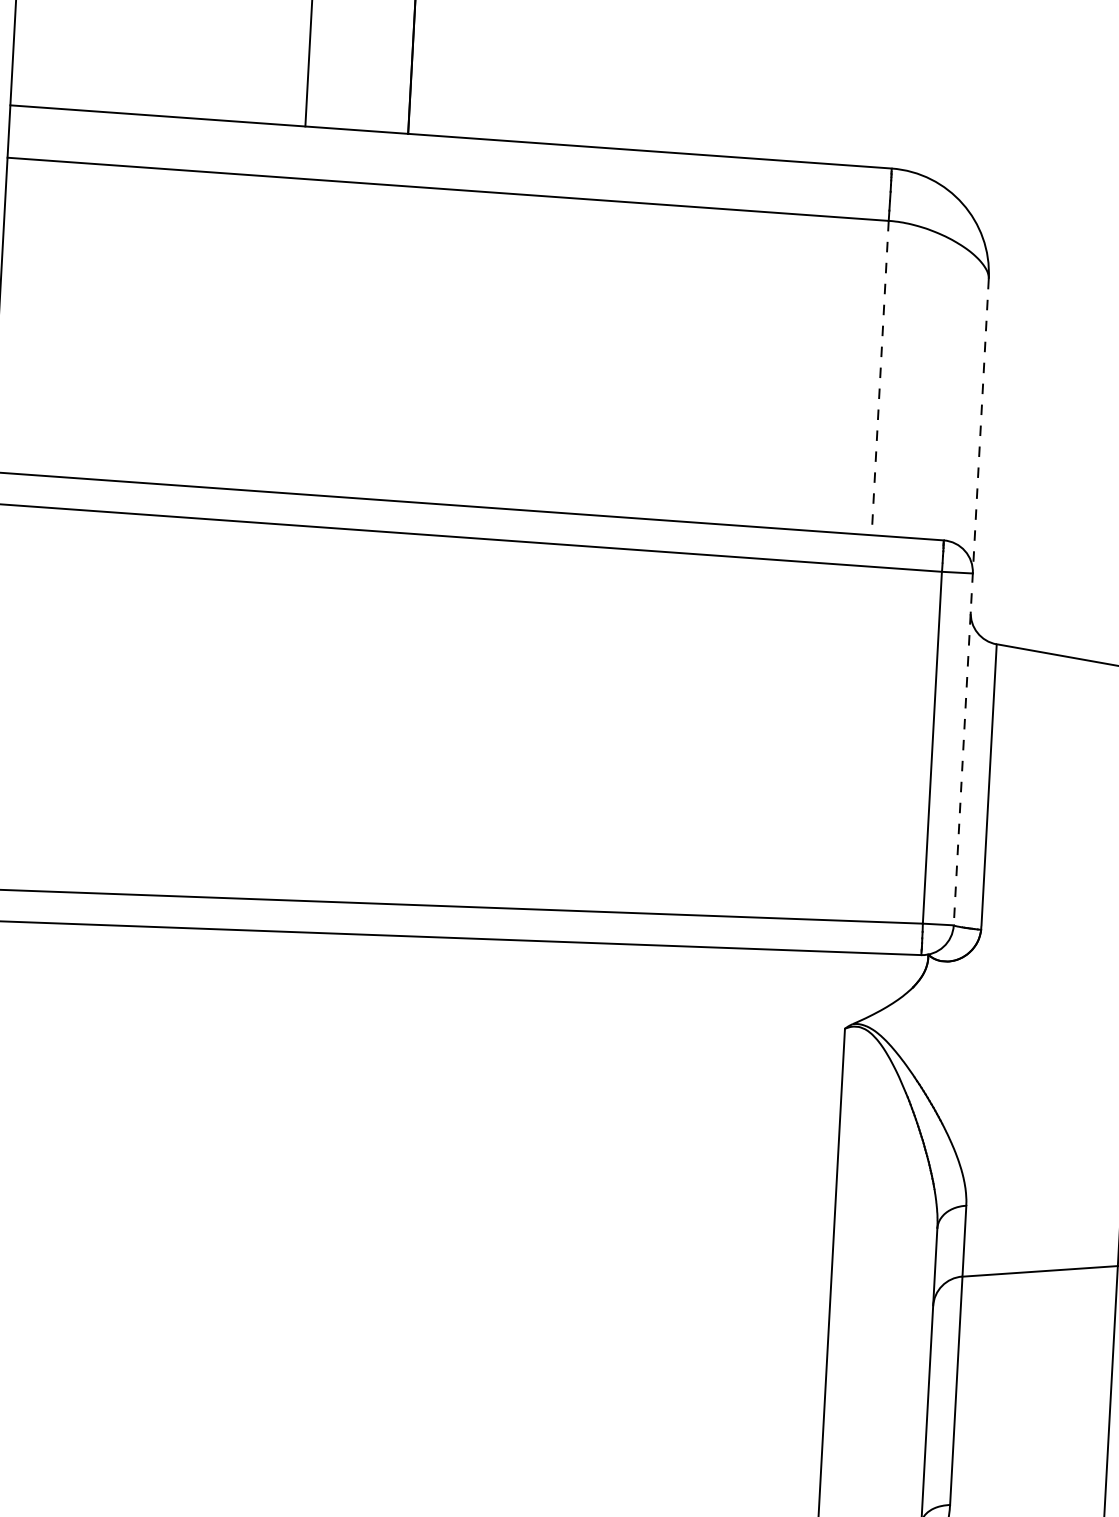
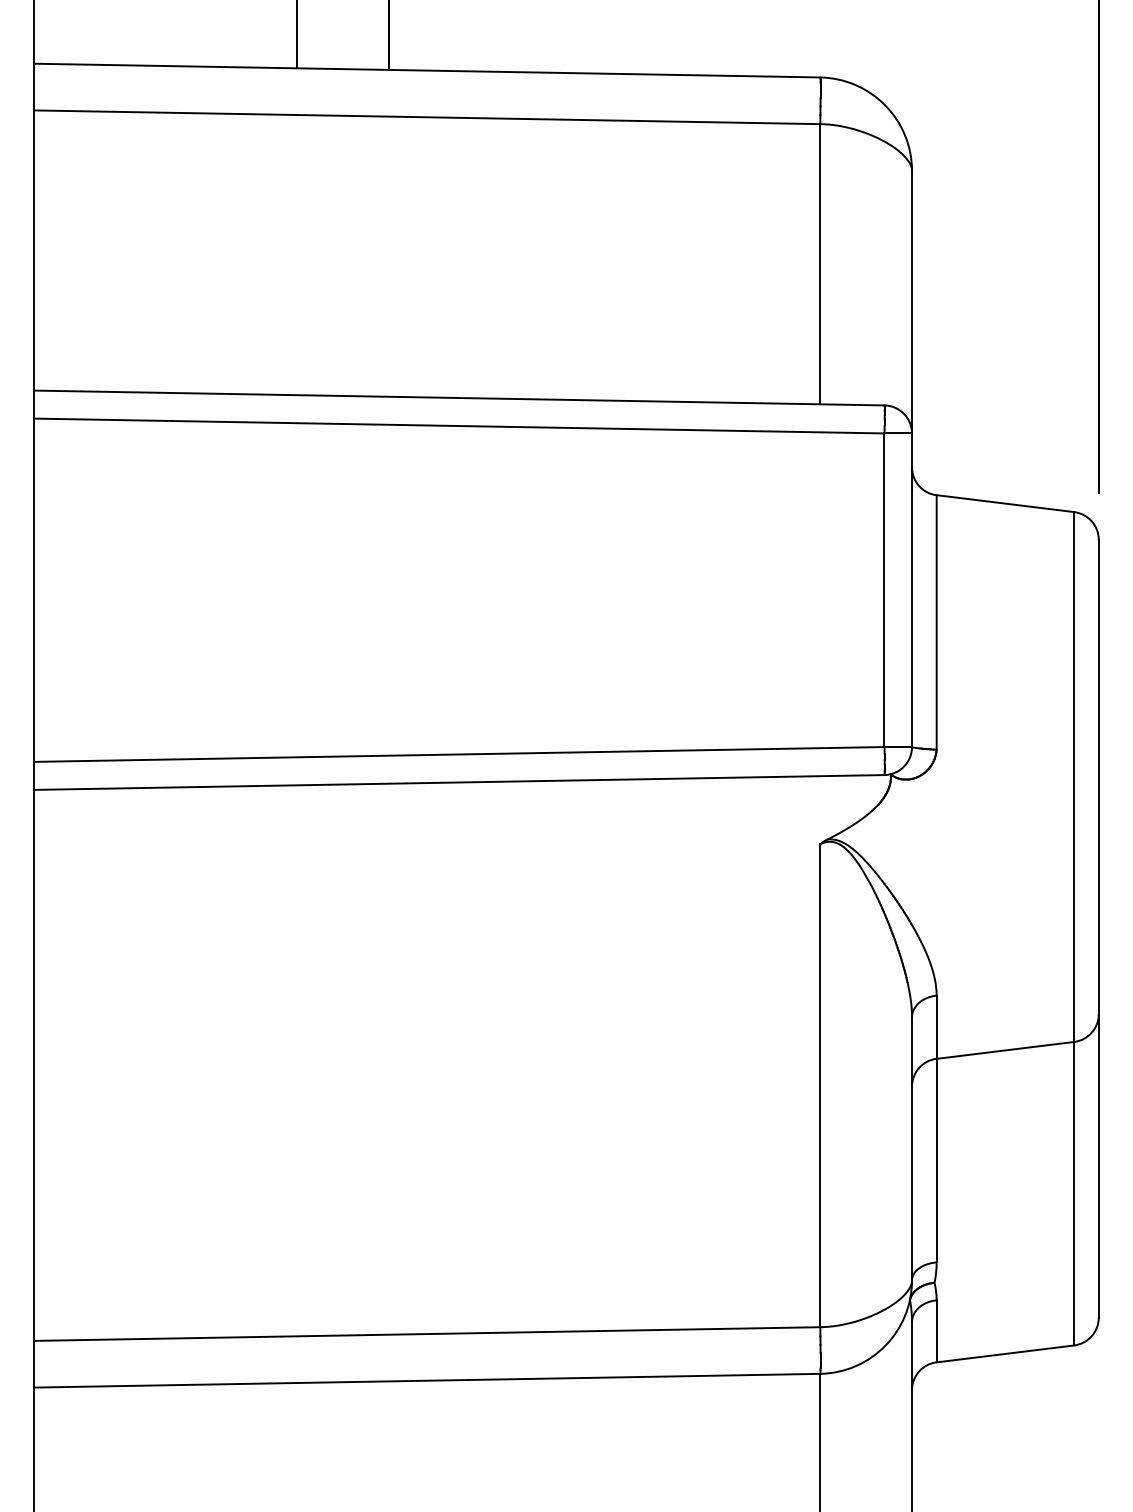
line: (880, 378) -> (820, 264), dashed -> solid
line: (971, 602) -> (912, 459), dashed -> solid

